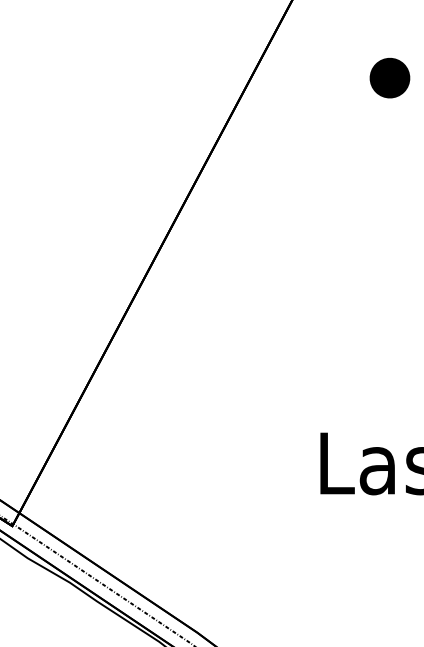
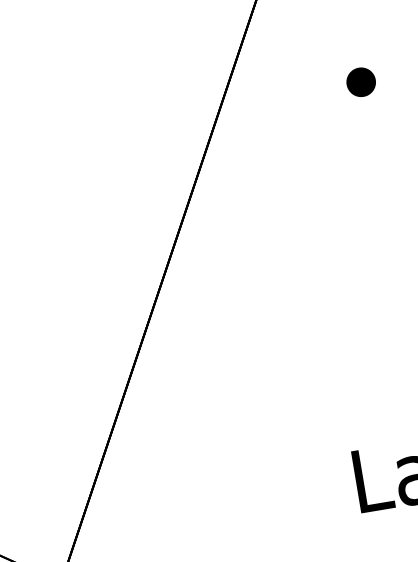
part: (389, 77) -> (360, 81), size x0.71

